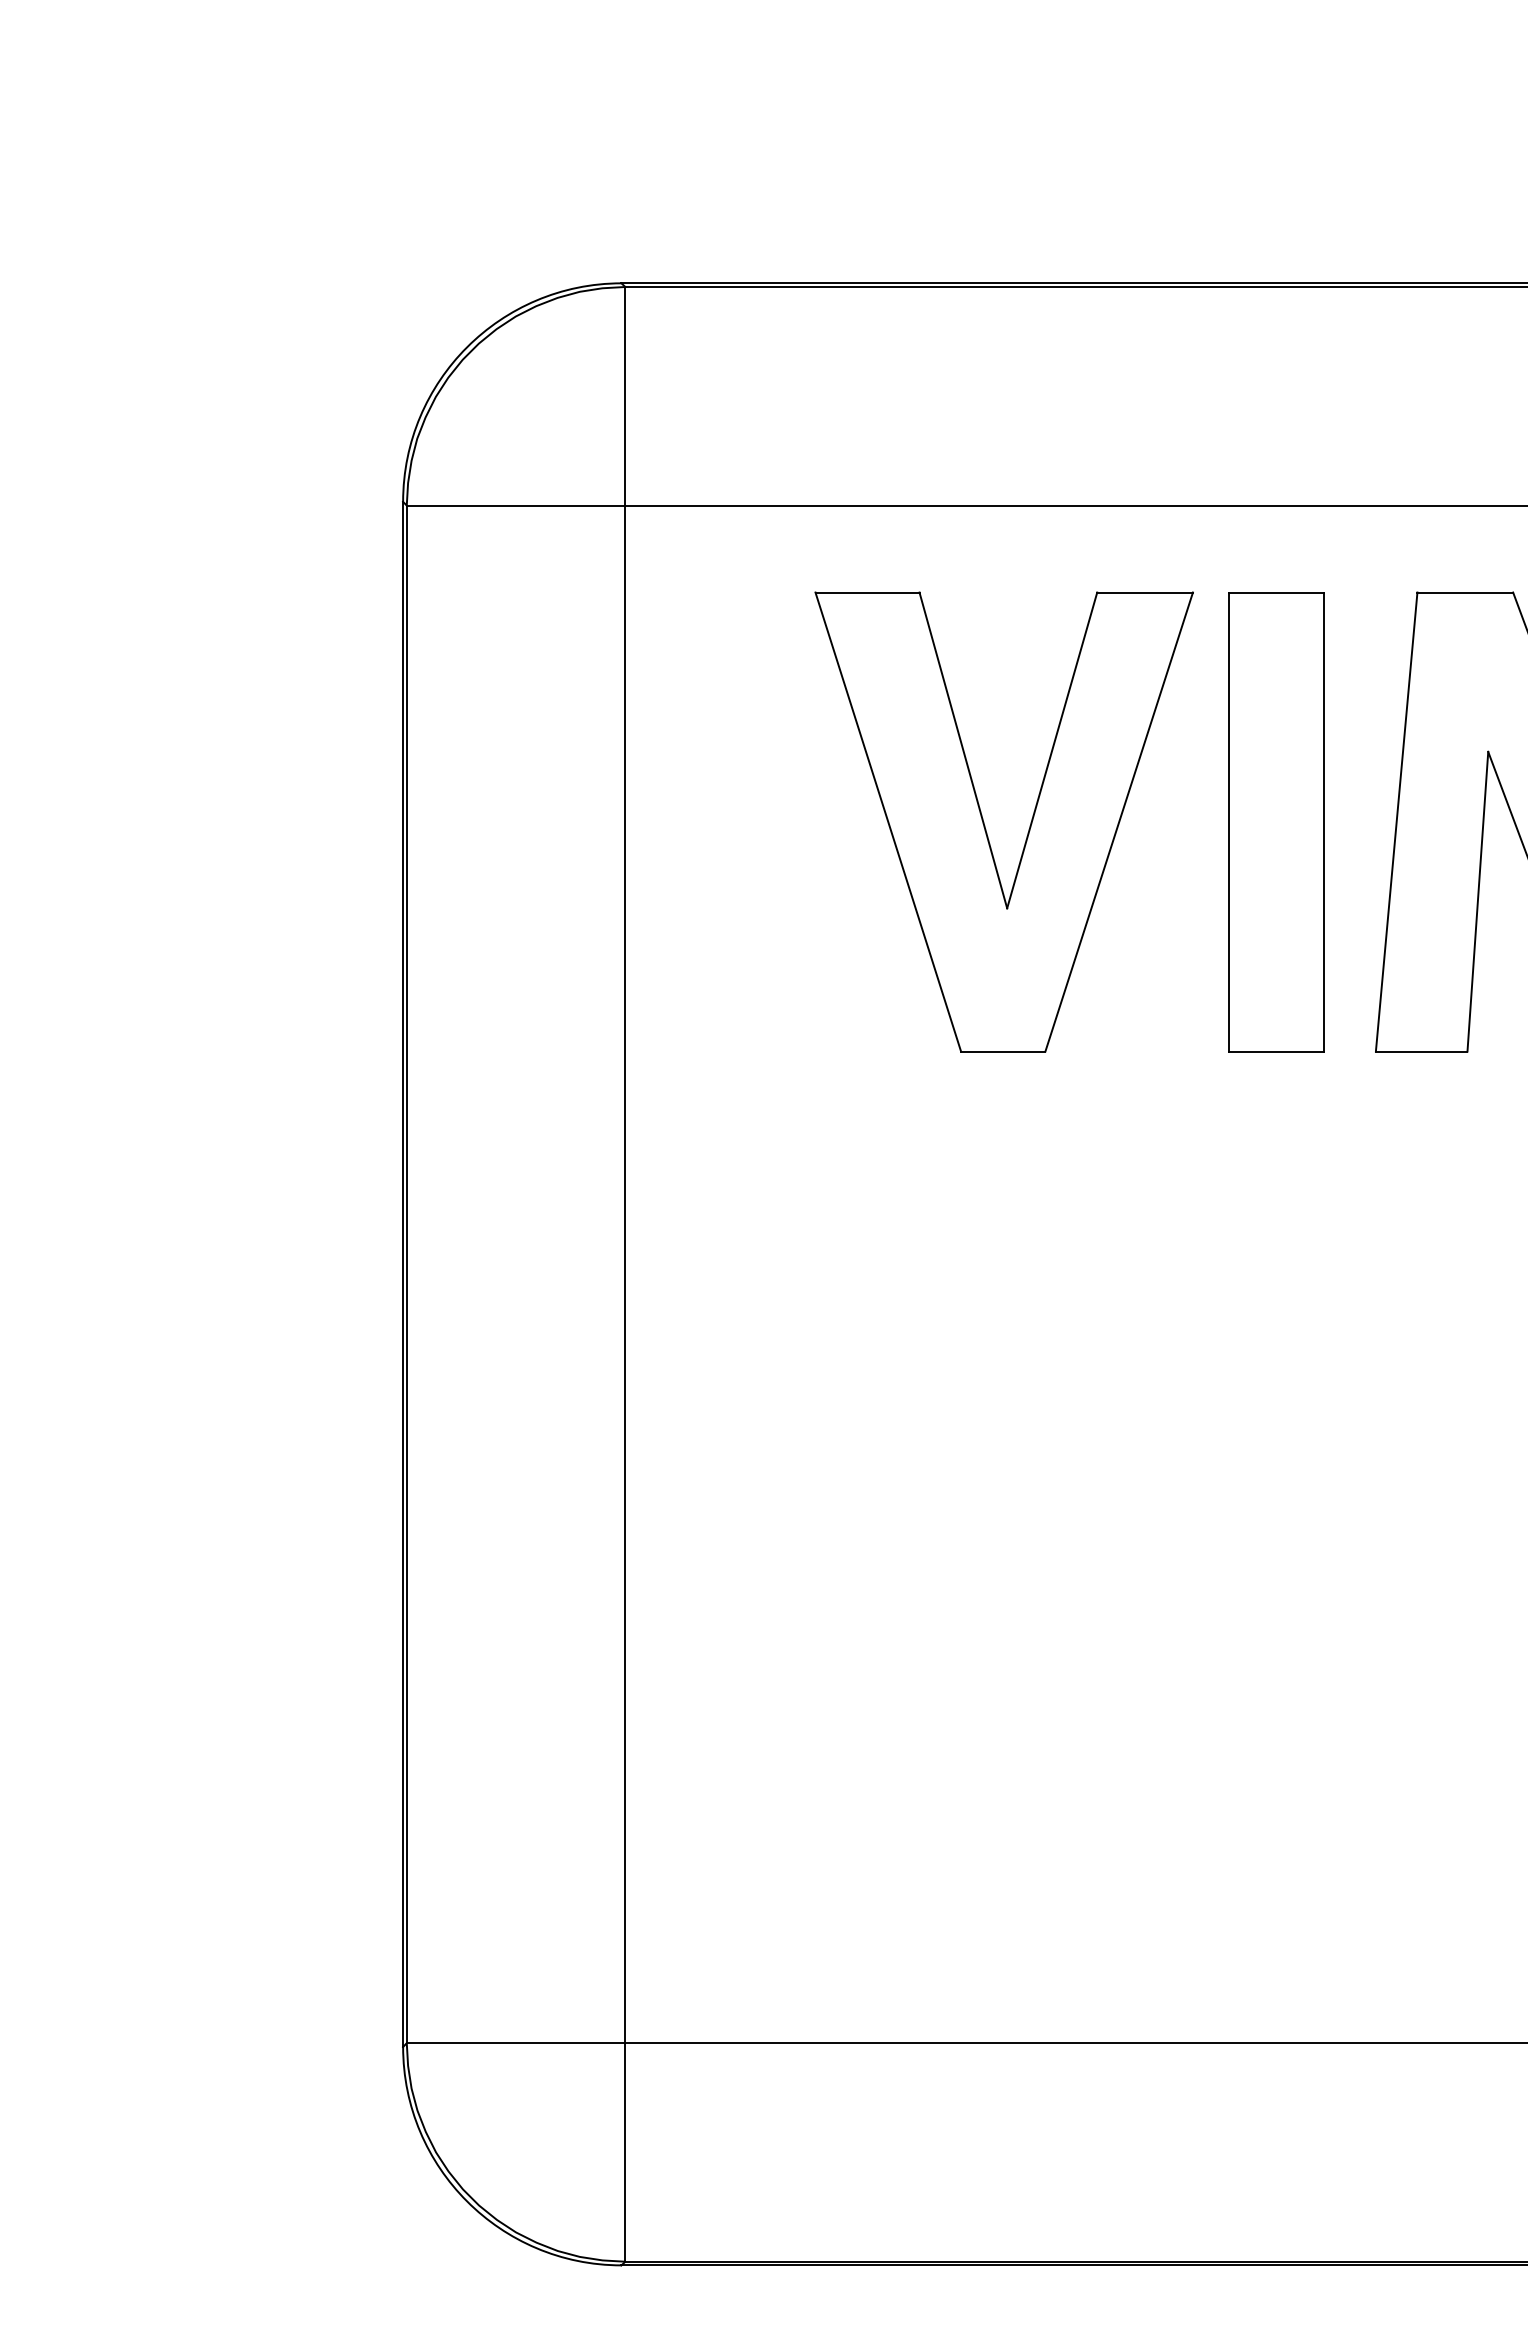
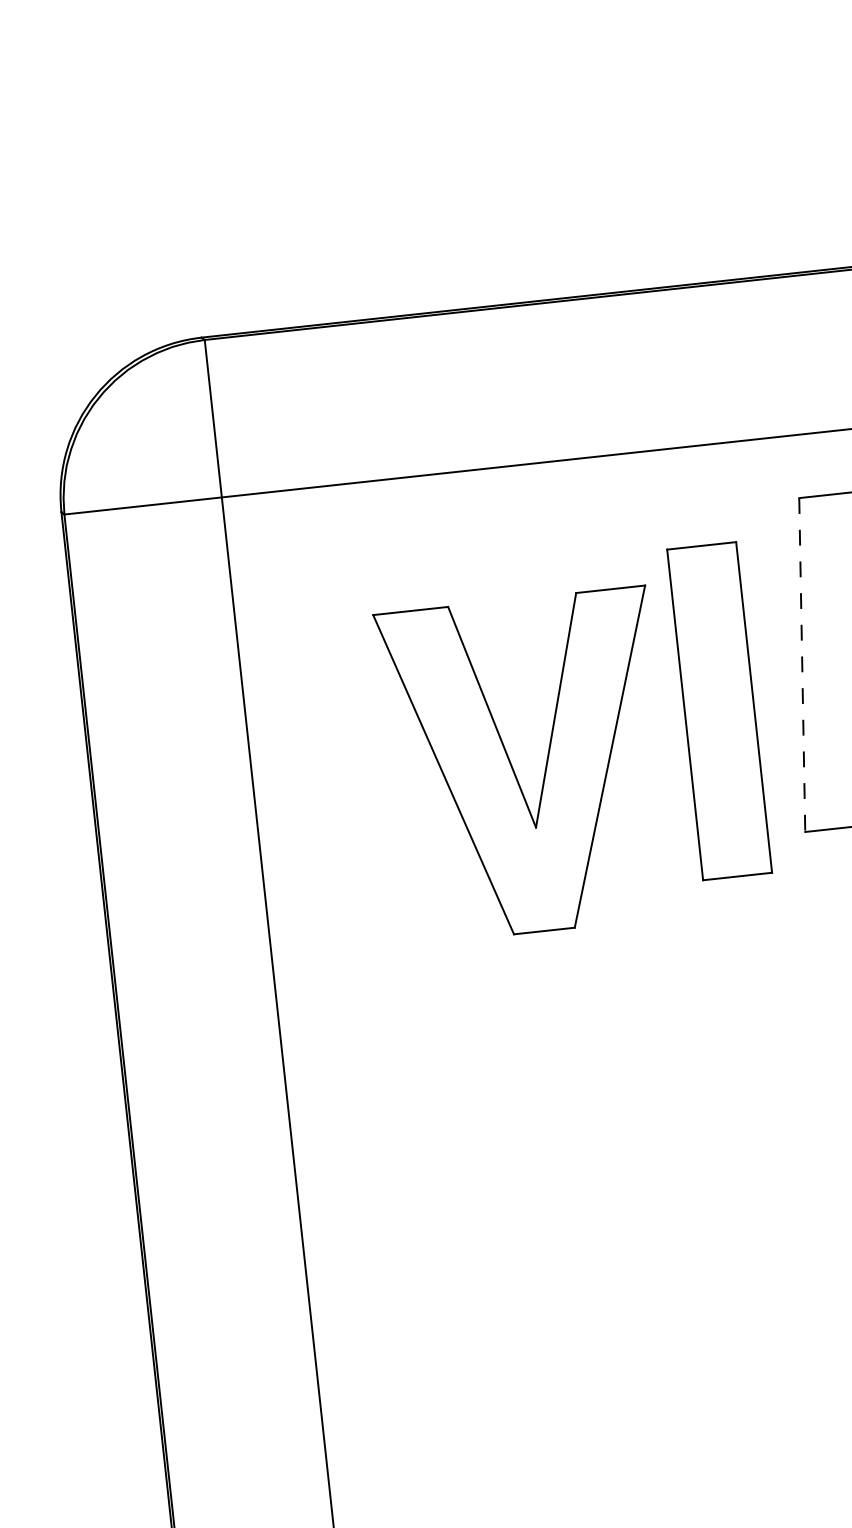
part: (1276, 822) -> (719, 711), moved
line: (1396, 822) -> (802, 665), solid -> dashed
part: (985, 825) -> (513, 769), moved

